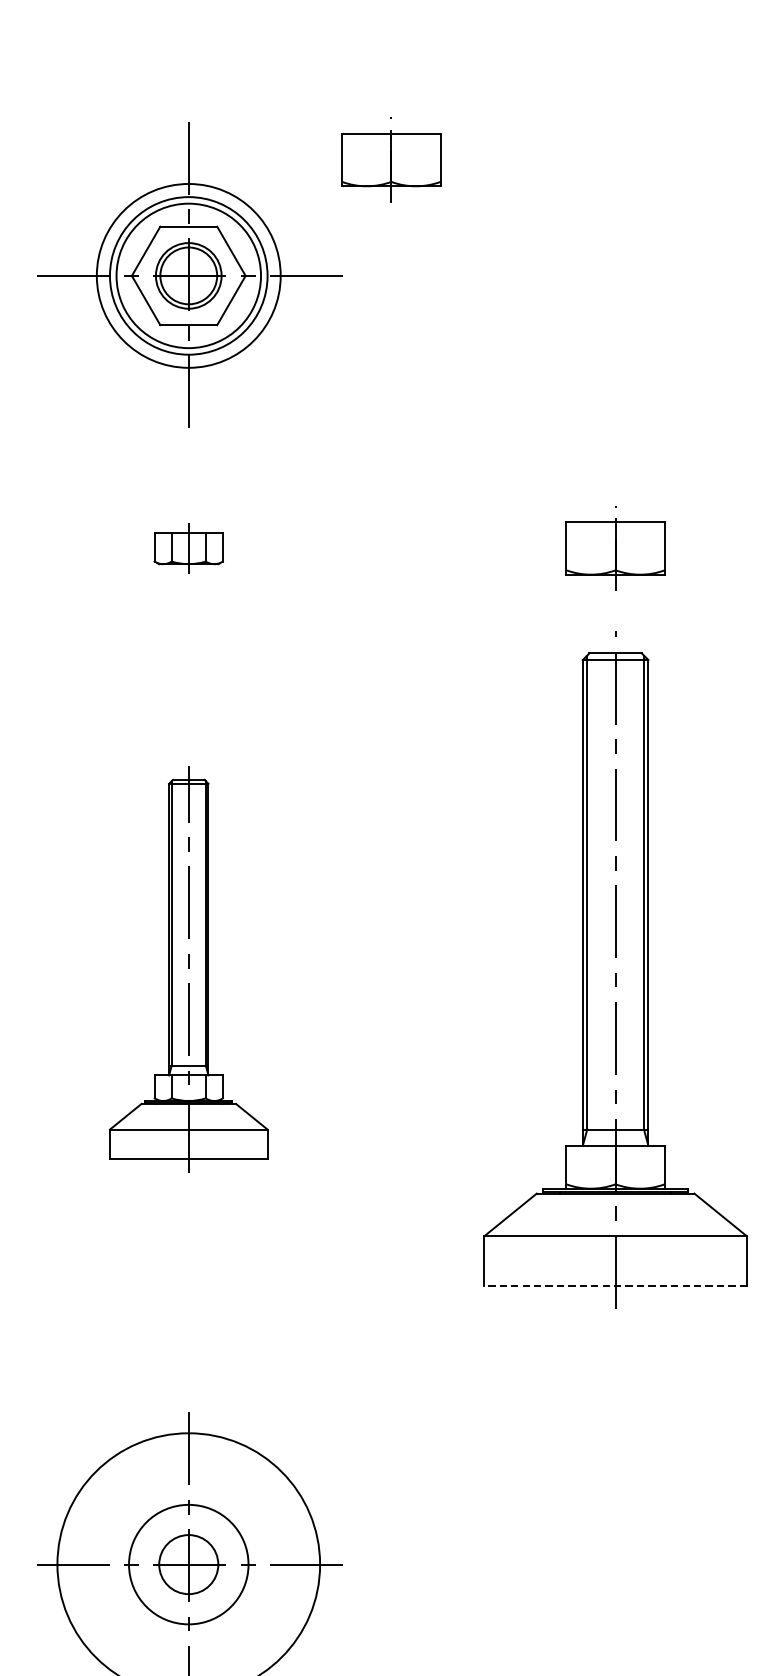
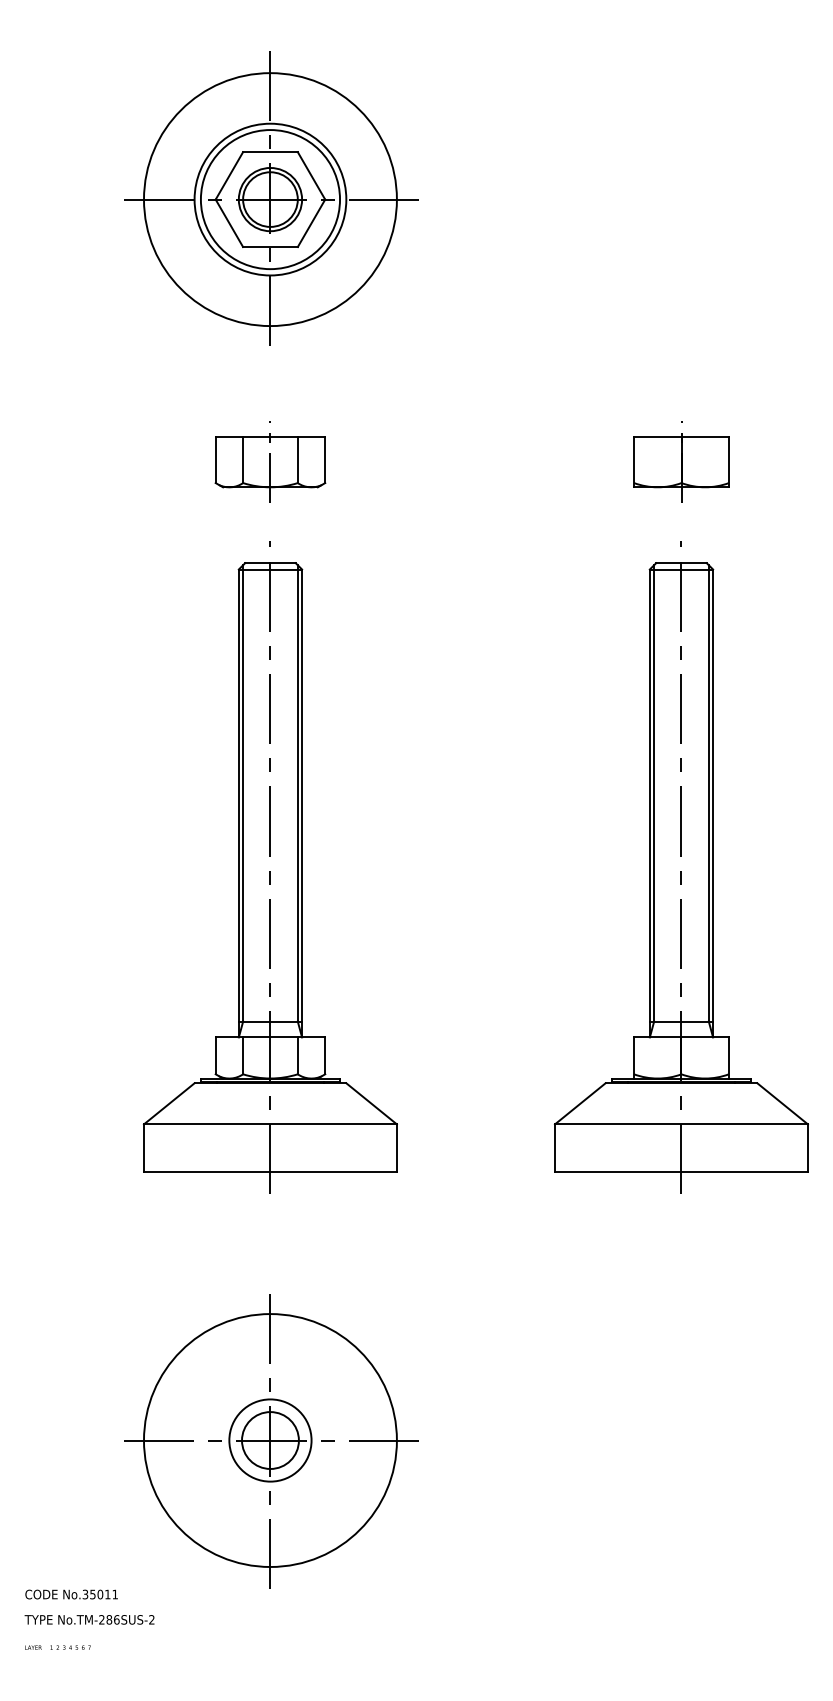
part: (391, 159) -> (465, 87), removed
circle: (188, 275) -> (270, 199), size x1.43
part: (188, 547) -> (270, 461), size x1.67
part: (188, 969) -> (270, 867), size x1.67
line: (614, 1285) -> (680, 1171), dashed -> solid
circle: (188, 1564) -> (270, 1440), size x0.71

